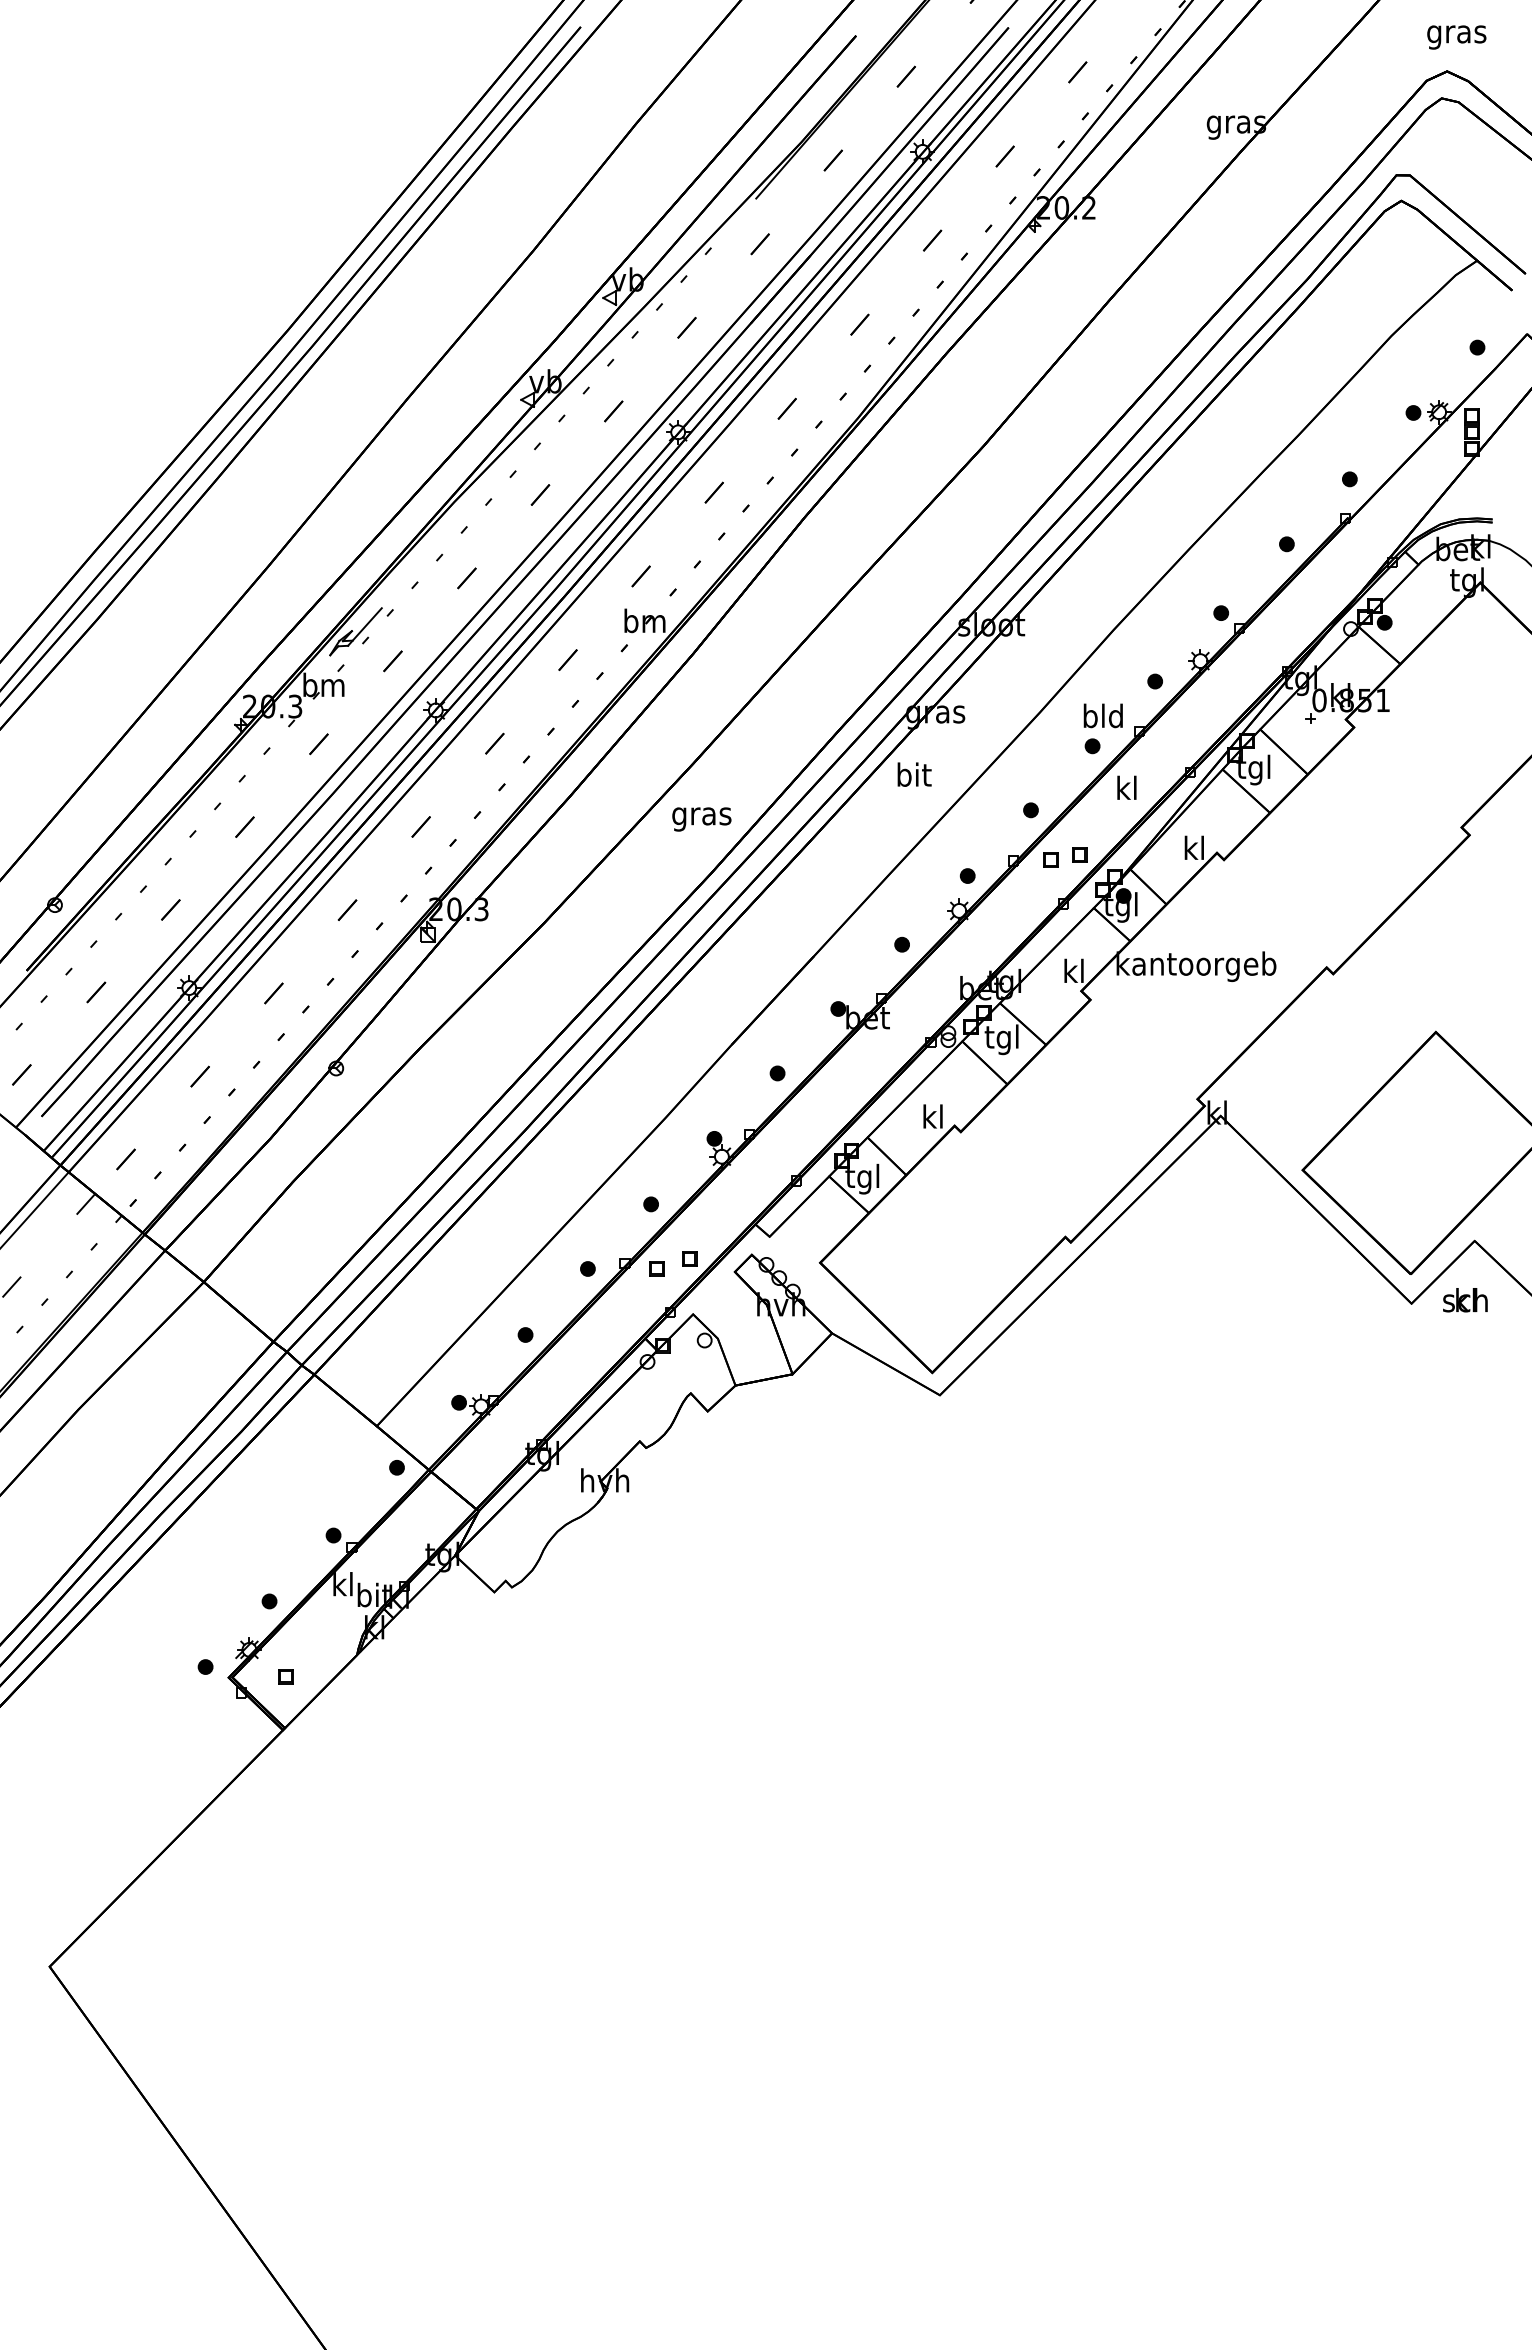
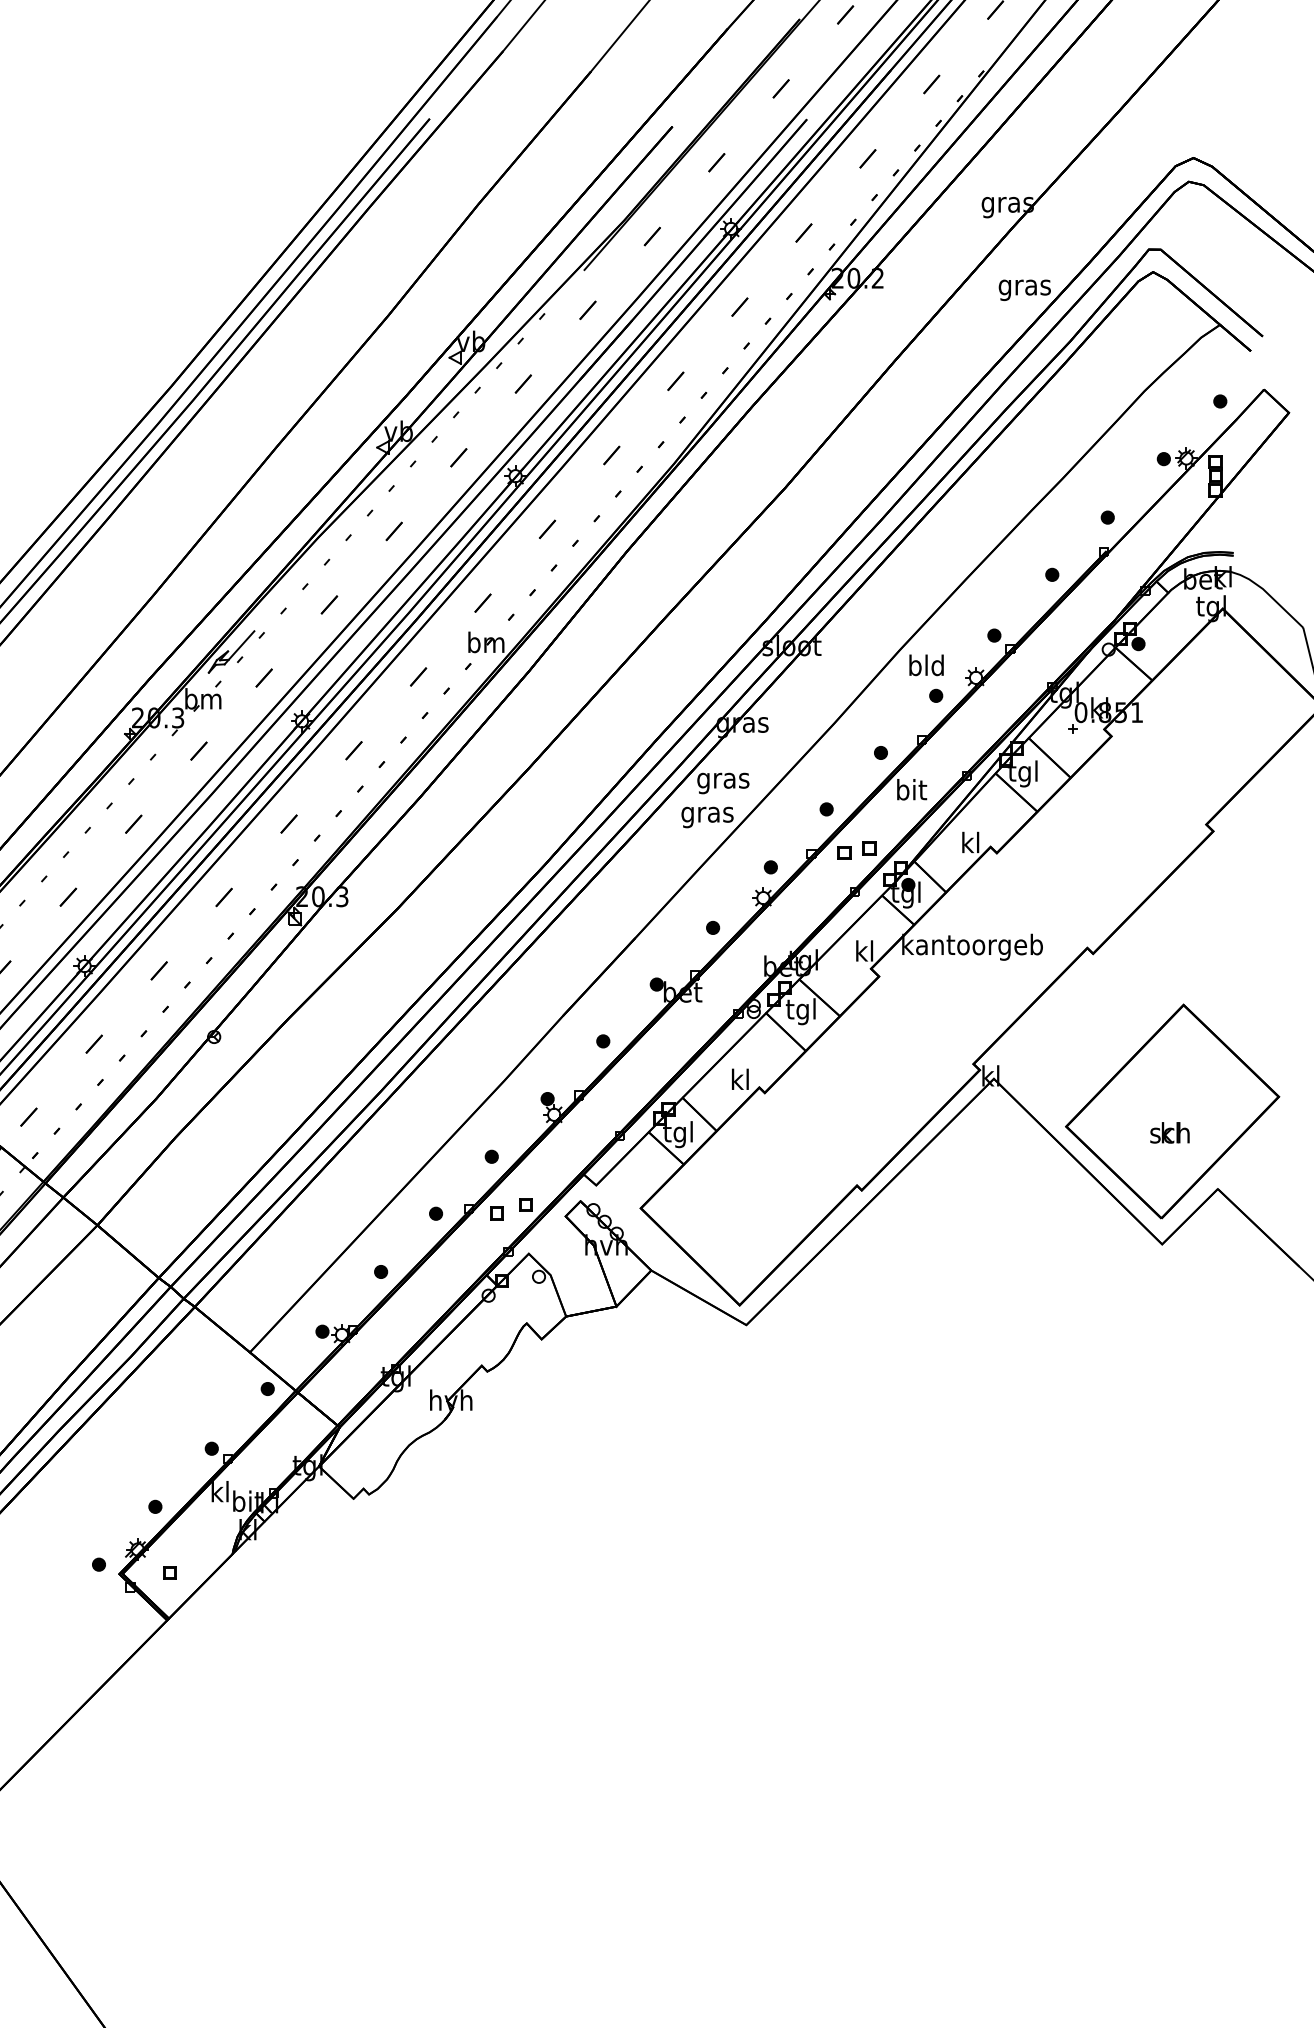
text: (1456, 37) -> (1024, 290), moved
text: (1102, 715) -> (925, 664), moved
text: (913, 777) -> (723, 780), bit -> gras
text: (1127, 787) -> (911, 789), kl -> bit
text: (701, 819) -> (707, 817), moved
text: (1465, 1300) -> (1170, 1133), moved

